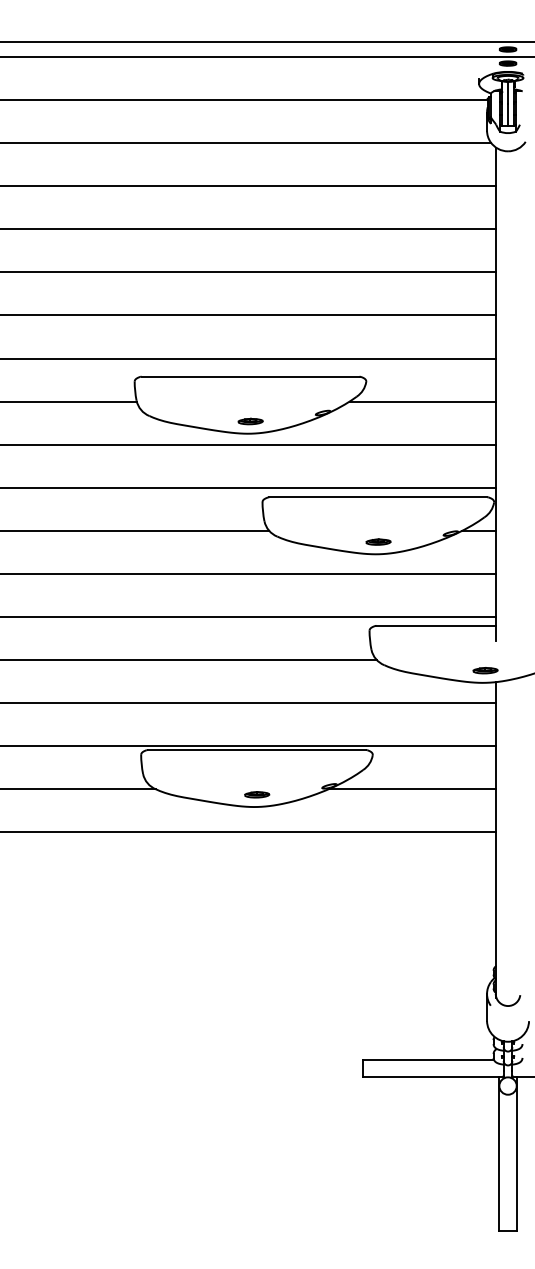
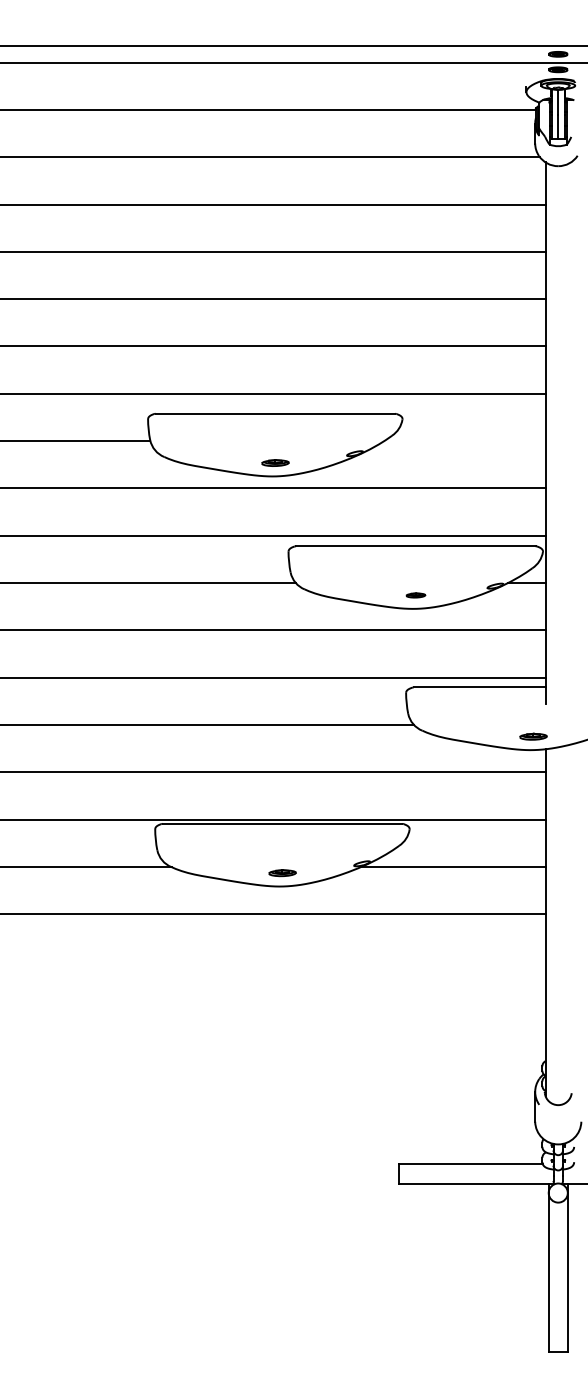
line: (422, 401) -> (464, 441), removed
part: (378, 541) -> (415, 594), size x0.7

